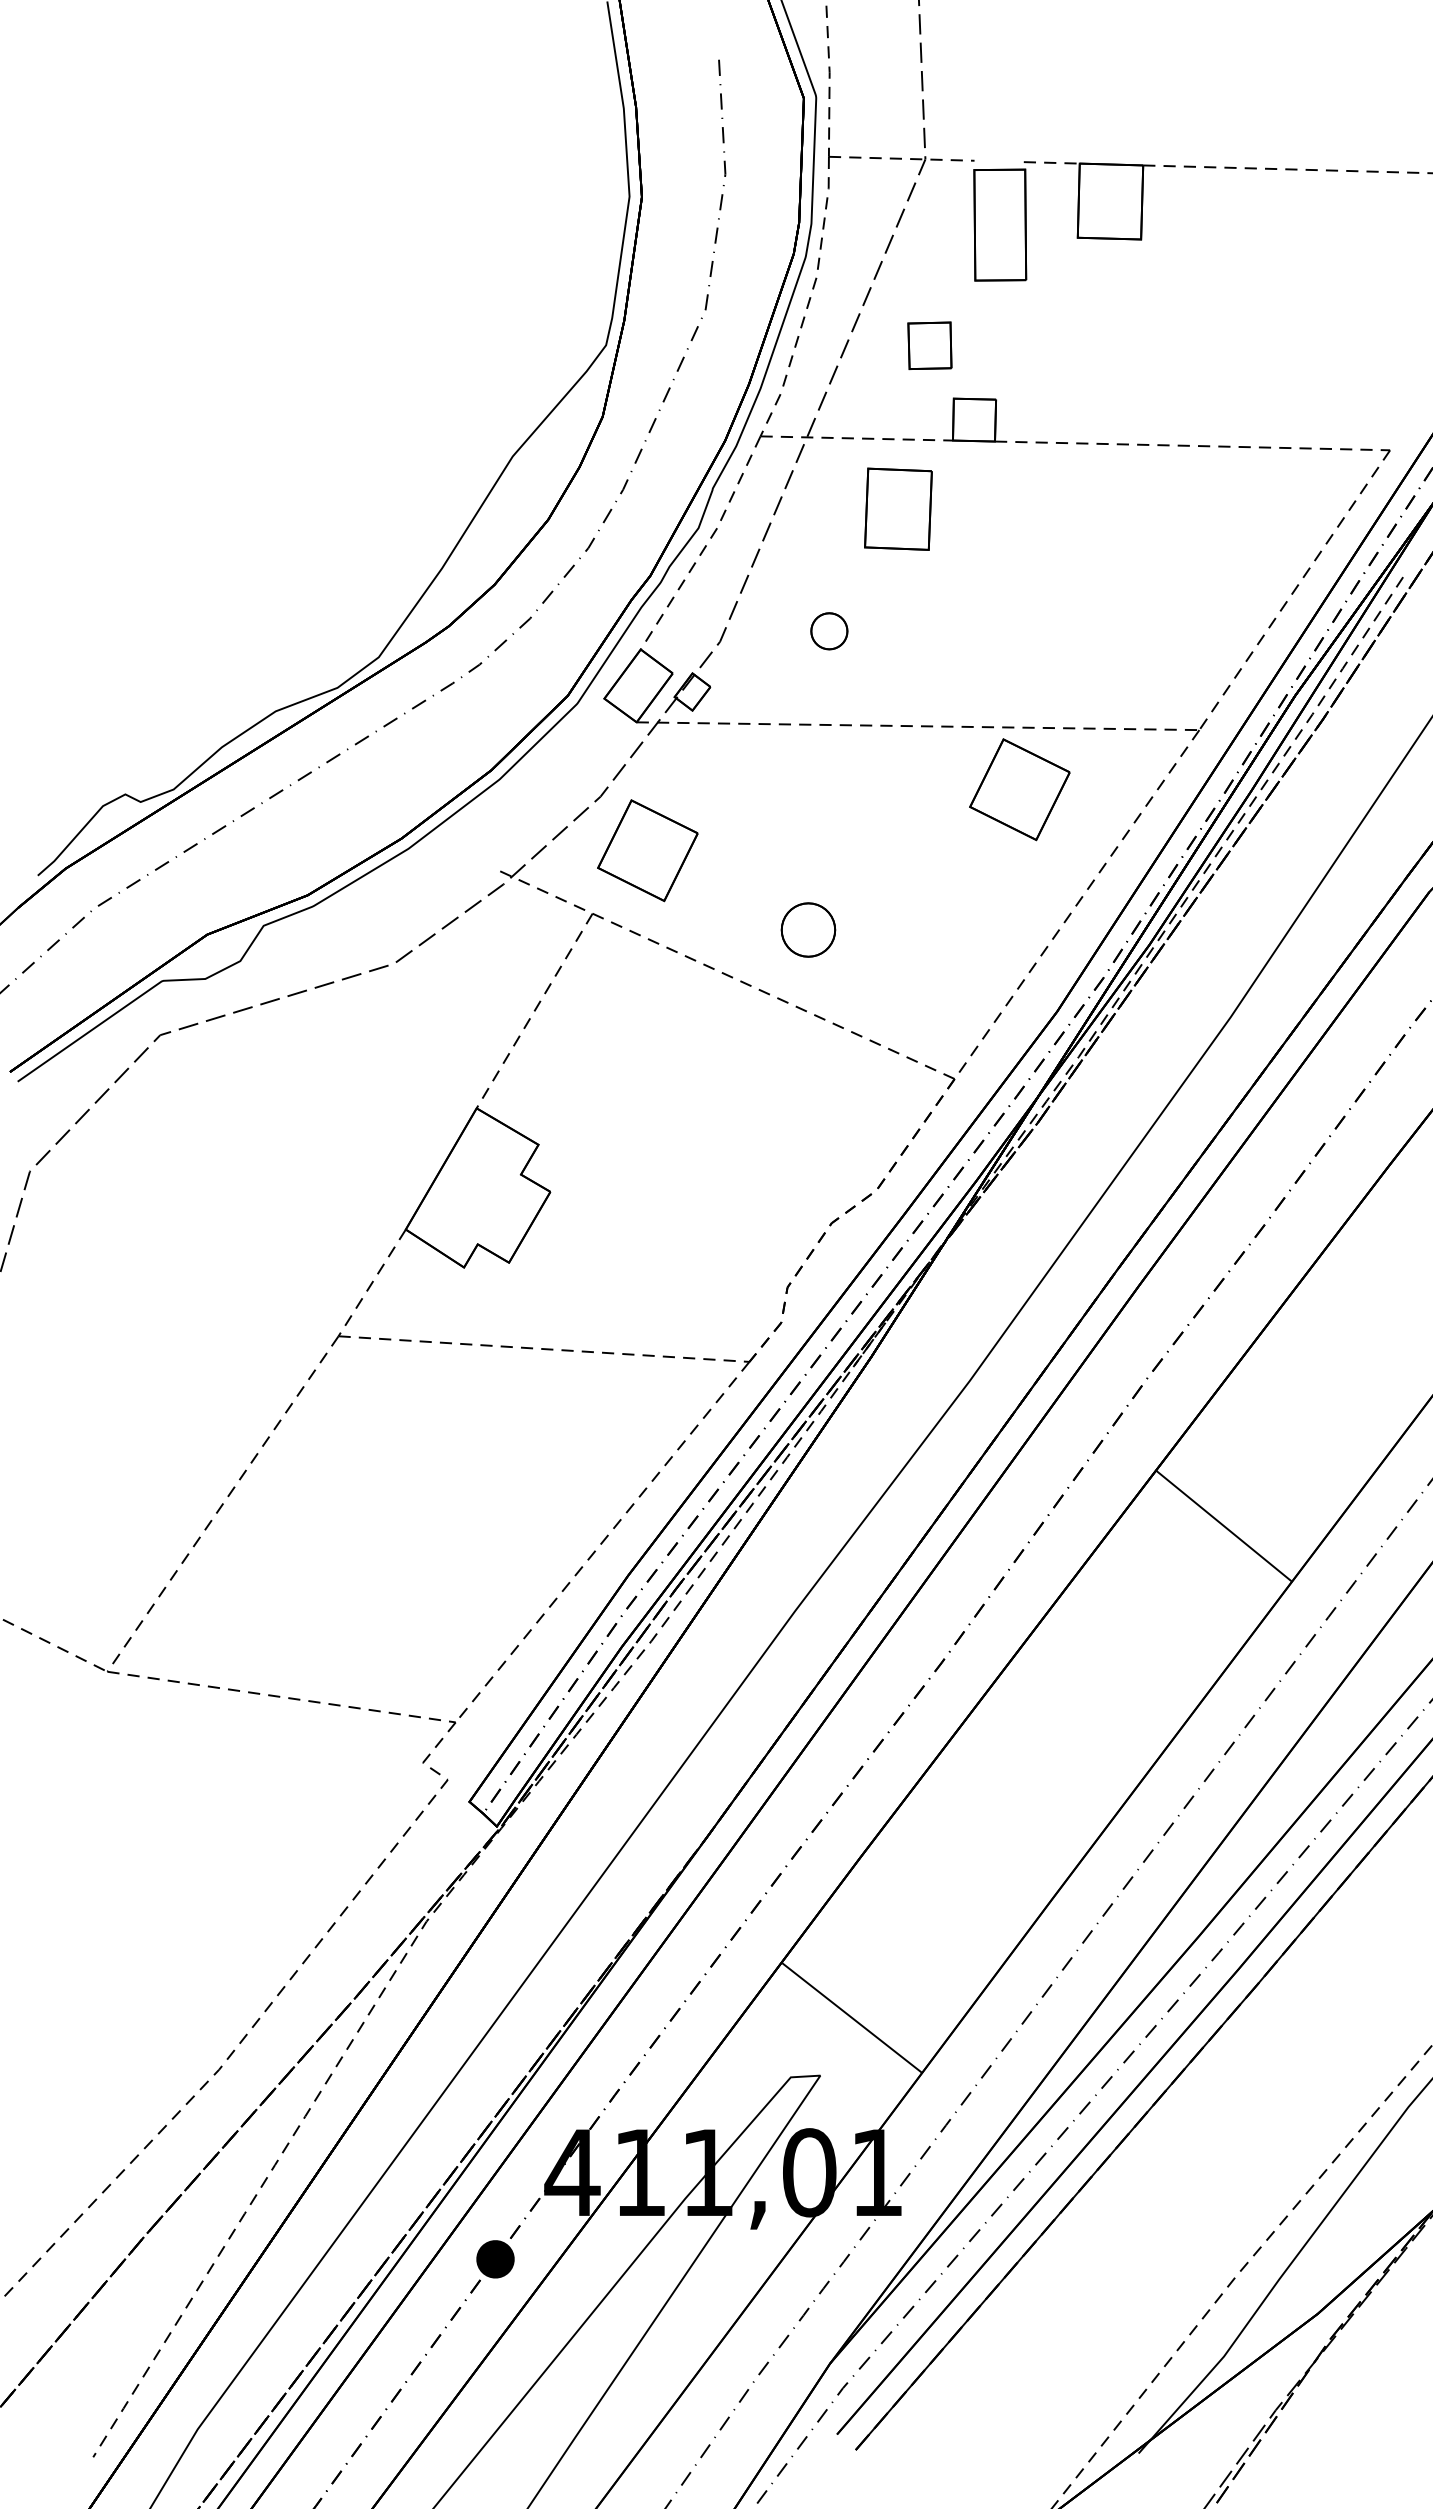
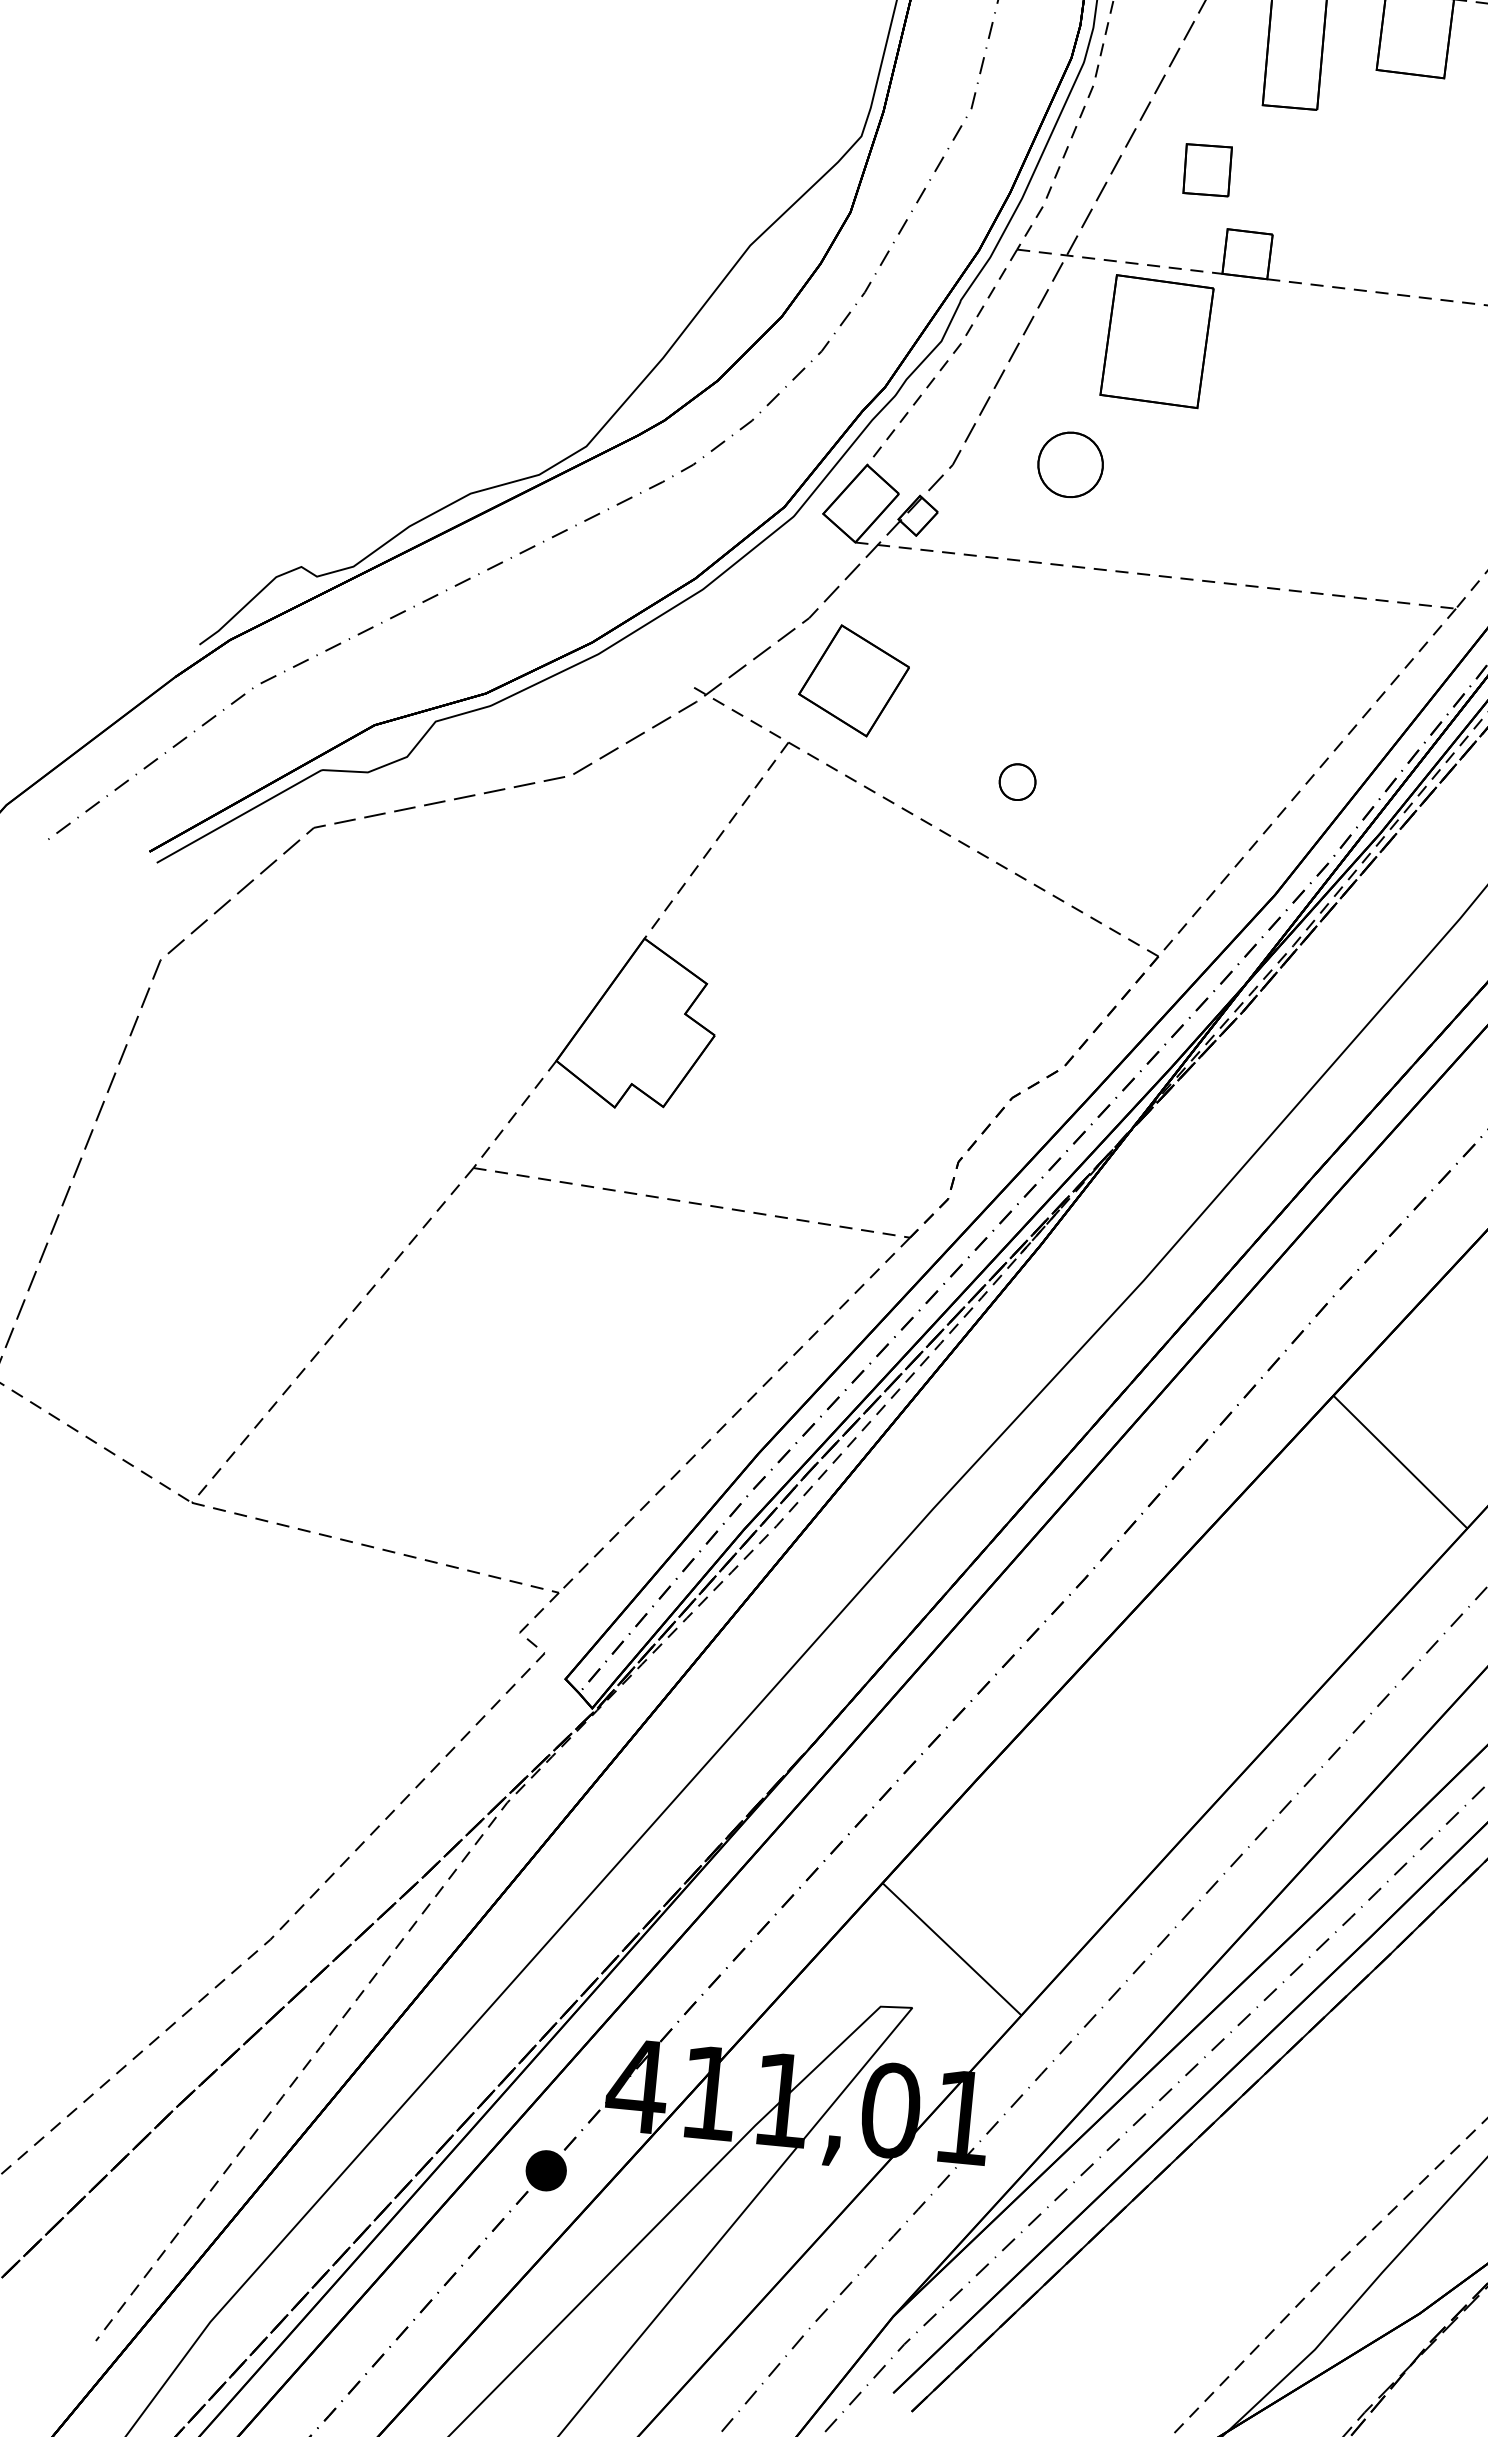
part: (898, 509) -> (1157, 341), size x1.43
part: (829, 631) -> (1070, 465), size x1.67
part: (1019, 789) -> (1257, 653), removed
part: (808, 929) -> (1017, 781), size x0.62

